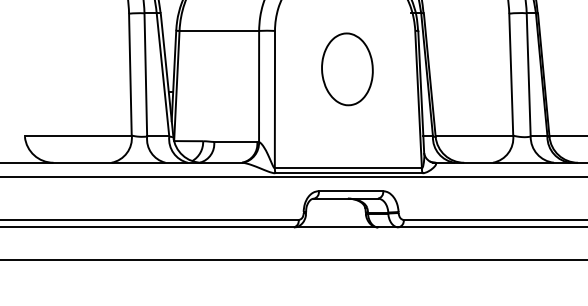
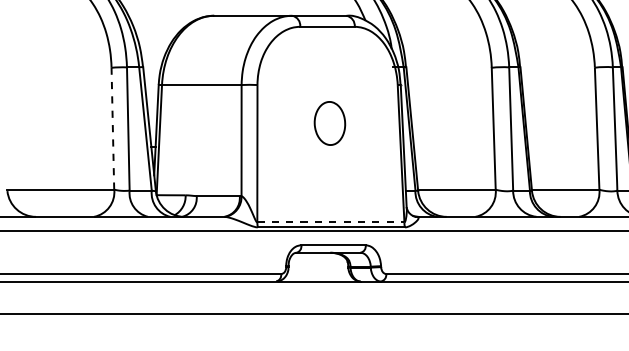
part: (347, 69) -> (329, 123), size x0.6
line: (130, 74) -> (112, 128), solid -> dashed
line: (348, 168) -> (330, 222), solid -> dashed

